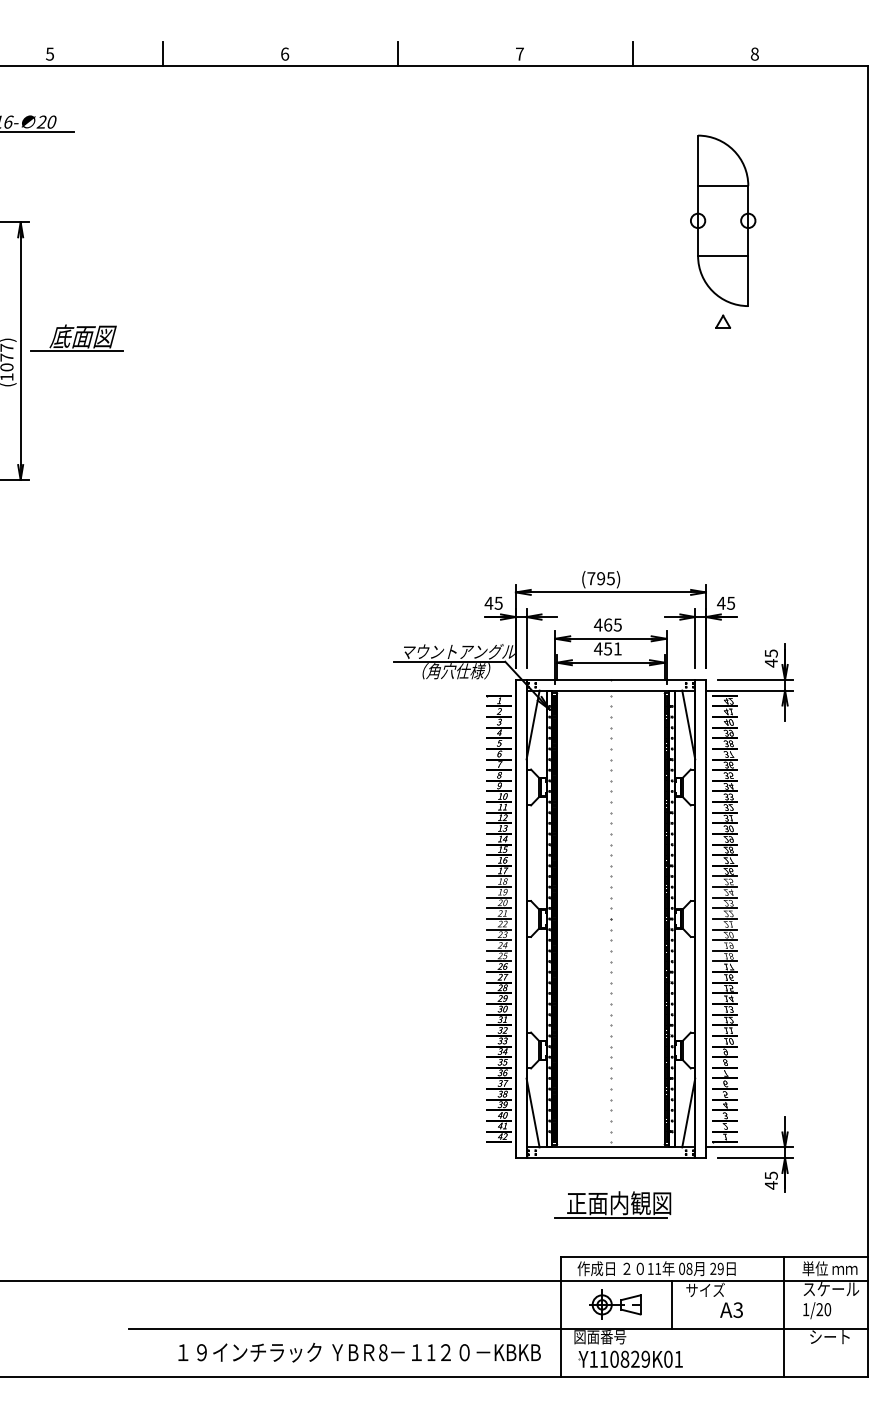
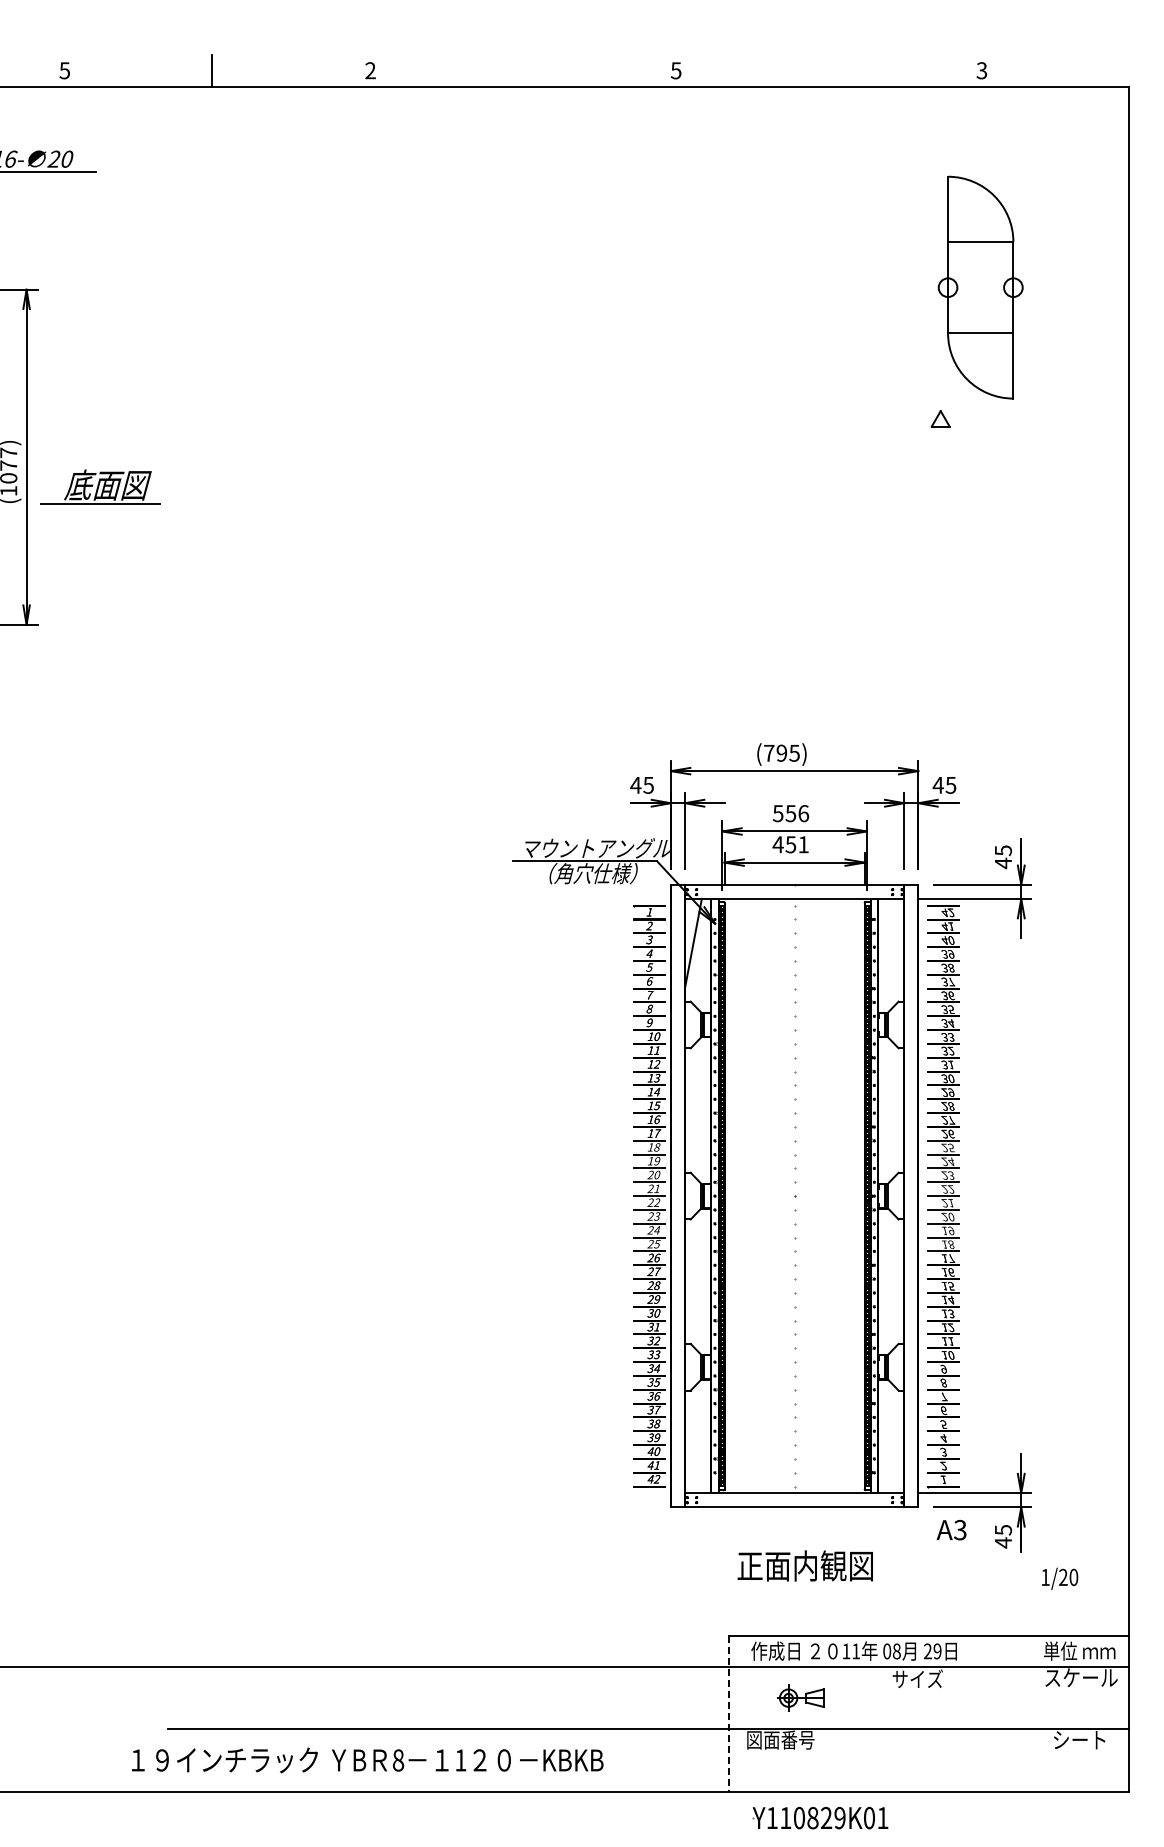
text: (284, 53) -> (370, 70), 6 -> 2
line: (397, 53) -> (517, 70), removed
text: (519, 53) -> (675, 70), 7 -> 5
line: (633, 53) -> (823, 70), removed
text: (754, 53) -> (981, 70), 8 -> 3
part: (723, 220) -> (980, 287), moved
part: (77, 337) -> (100, 486), moved
text: (607, 624) -> (790, 813), 465 -> 556
line: (688, 724) -> (895, 943), removed
line: (532, 1112) -> (692, 1448), removed
line: (688, 1112) -> (895, 1448), removed
line: (610, 1218) -> (794, 1585), removed
part: (615, 1304) -> (800, 1697), size x0.7
line: (672, 1305) -> (874, 1698), removed
text: (731, 1309) -> (951, 1529), moved
text: (817, 1310) -> (1060, 1578), moved
line: (560, 1316) -> (729, 1713), solid -> dashed
line: (784, 1316) -> (1020, 1713), removed
text: (359, 1352) -> (367, 1760), moved
part: (630, 1358) -> (820, 1817), moved

